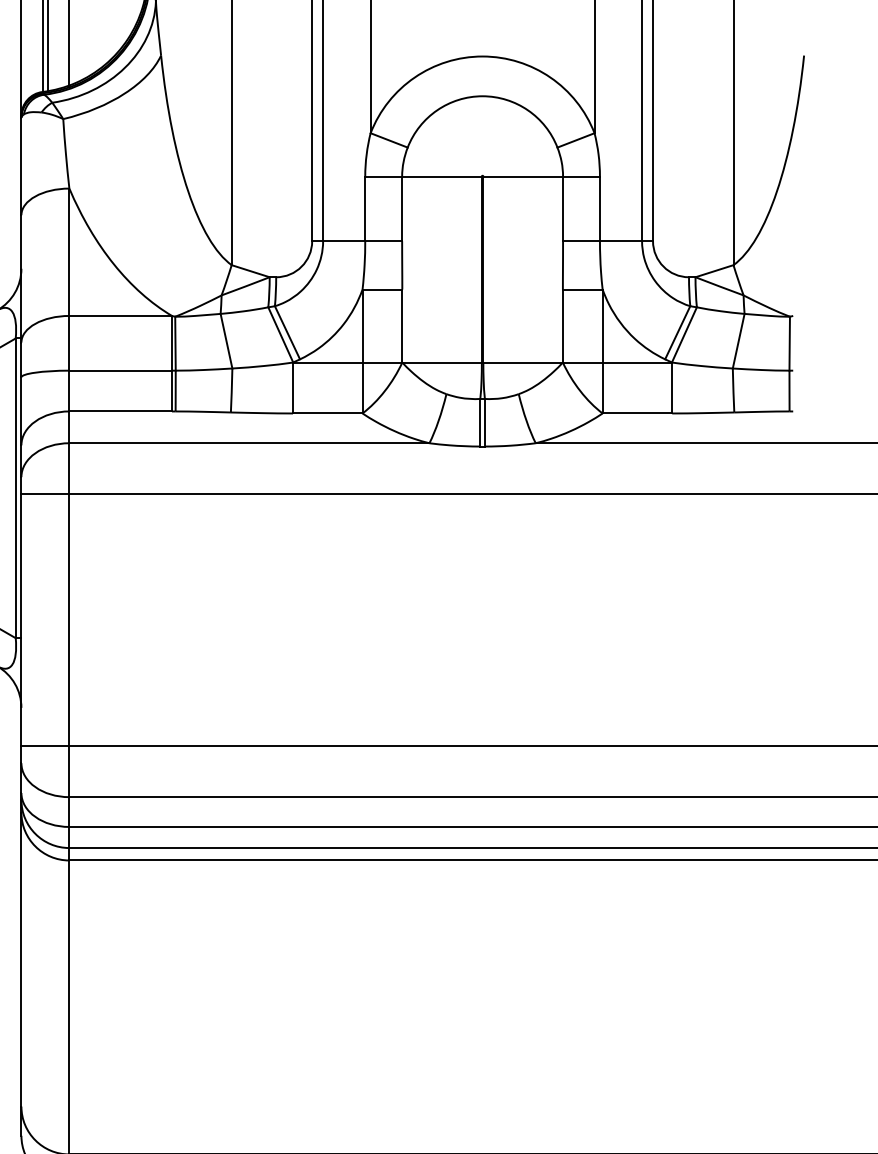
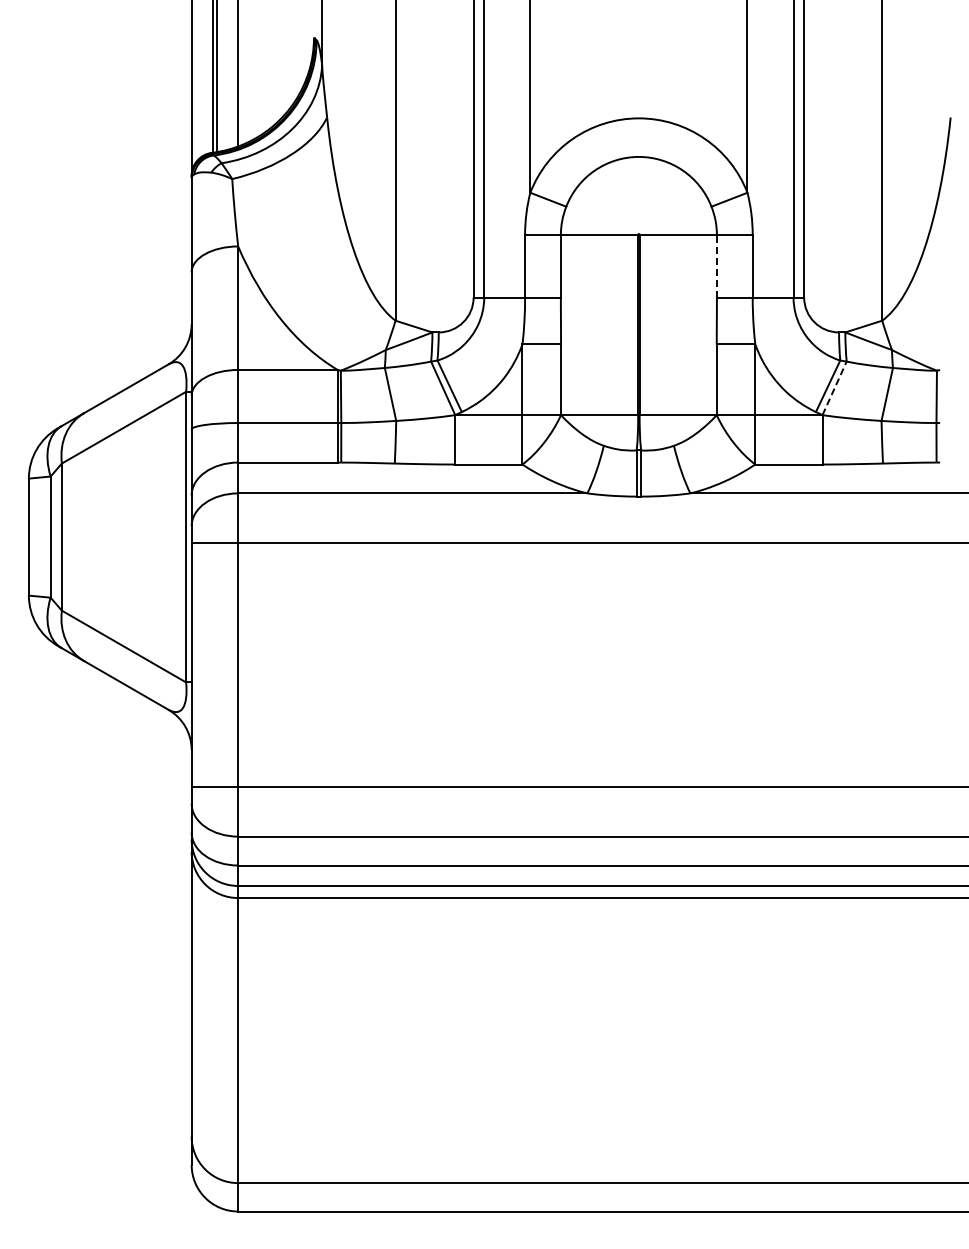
line: (562, 208) -> (716, 265), solid -> dashed
line: (684, 334) -> (834, 387), solid -> dashed

